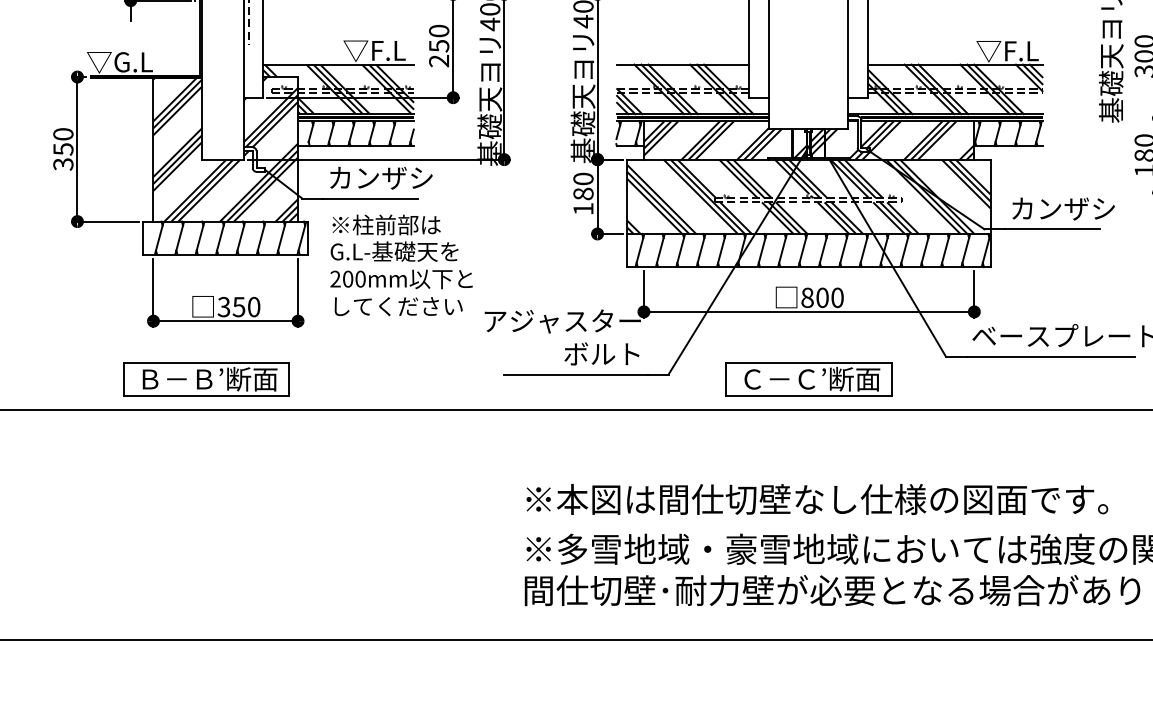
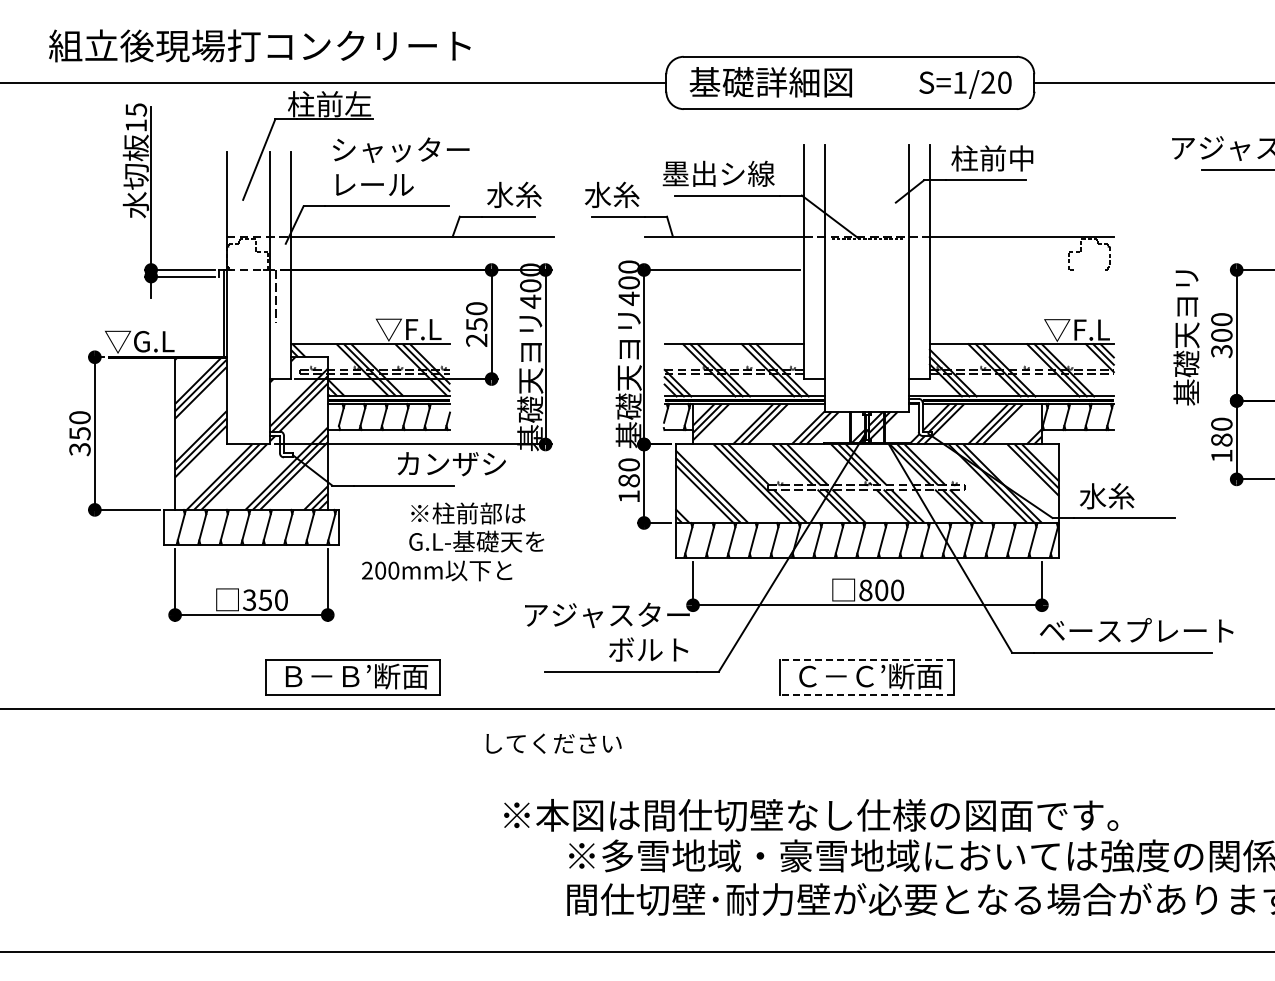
text: (381, 178) -> (451, 464), moved
text: (1062, 208) -> (1135, 496), カンザシ -> 水糸
text: (394, 238) -> (476, 527), moved
text: (398, 306) -> (553, 743), moved
line: (808, 363) -> (866, 659), solid -> dashed
part: (205, 380) -> (352, 677), moved
line: (808, 396) -> (866, 694), solid -> dashed
text: (817, 499) -> (811, 815), moved

